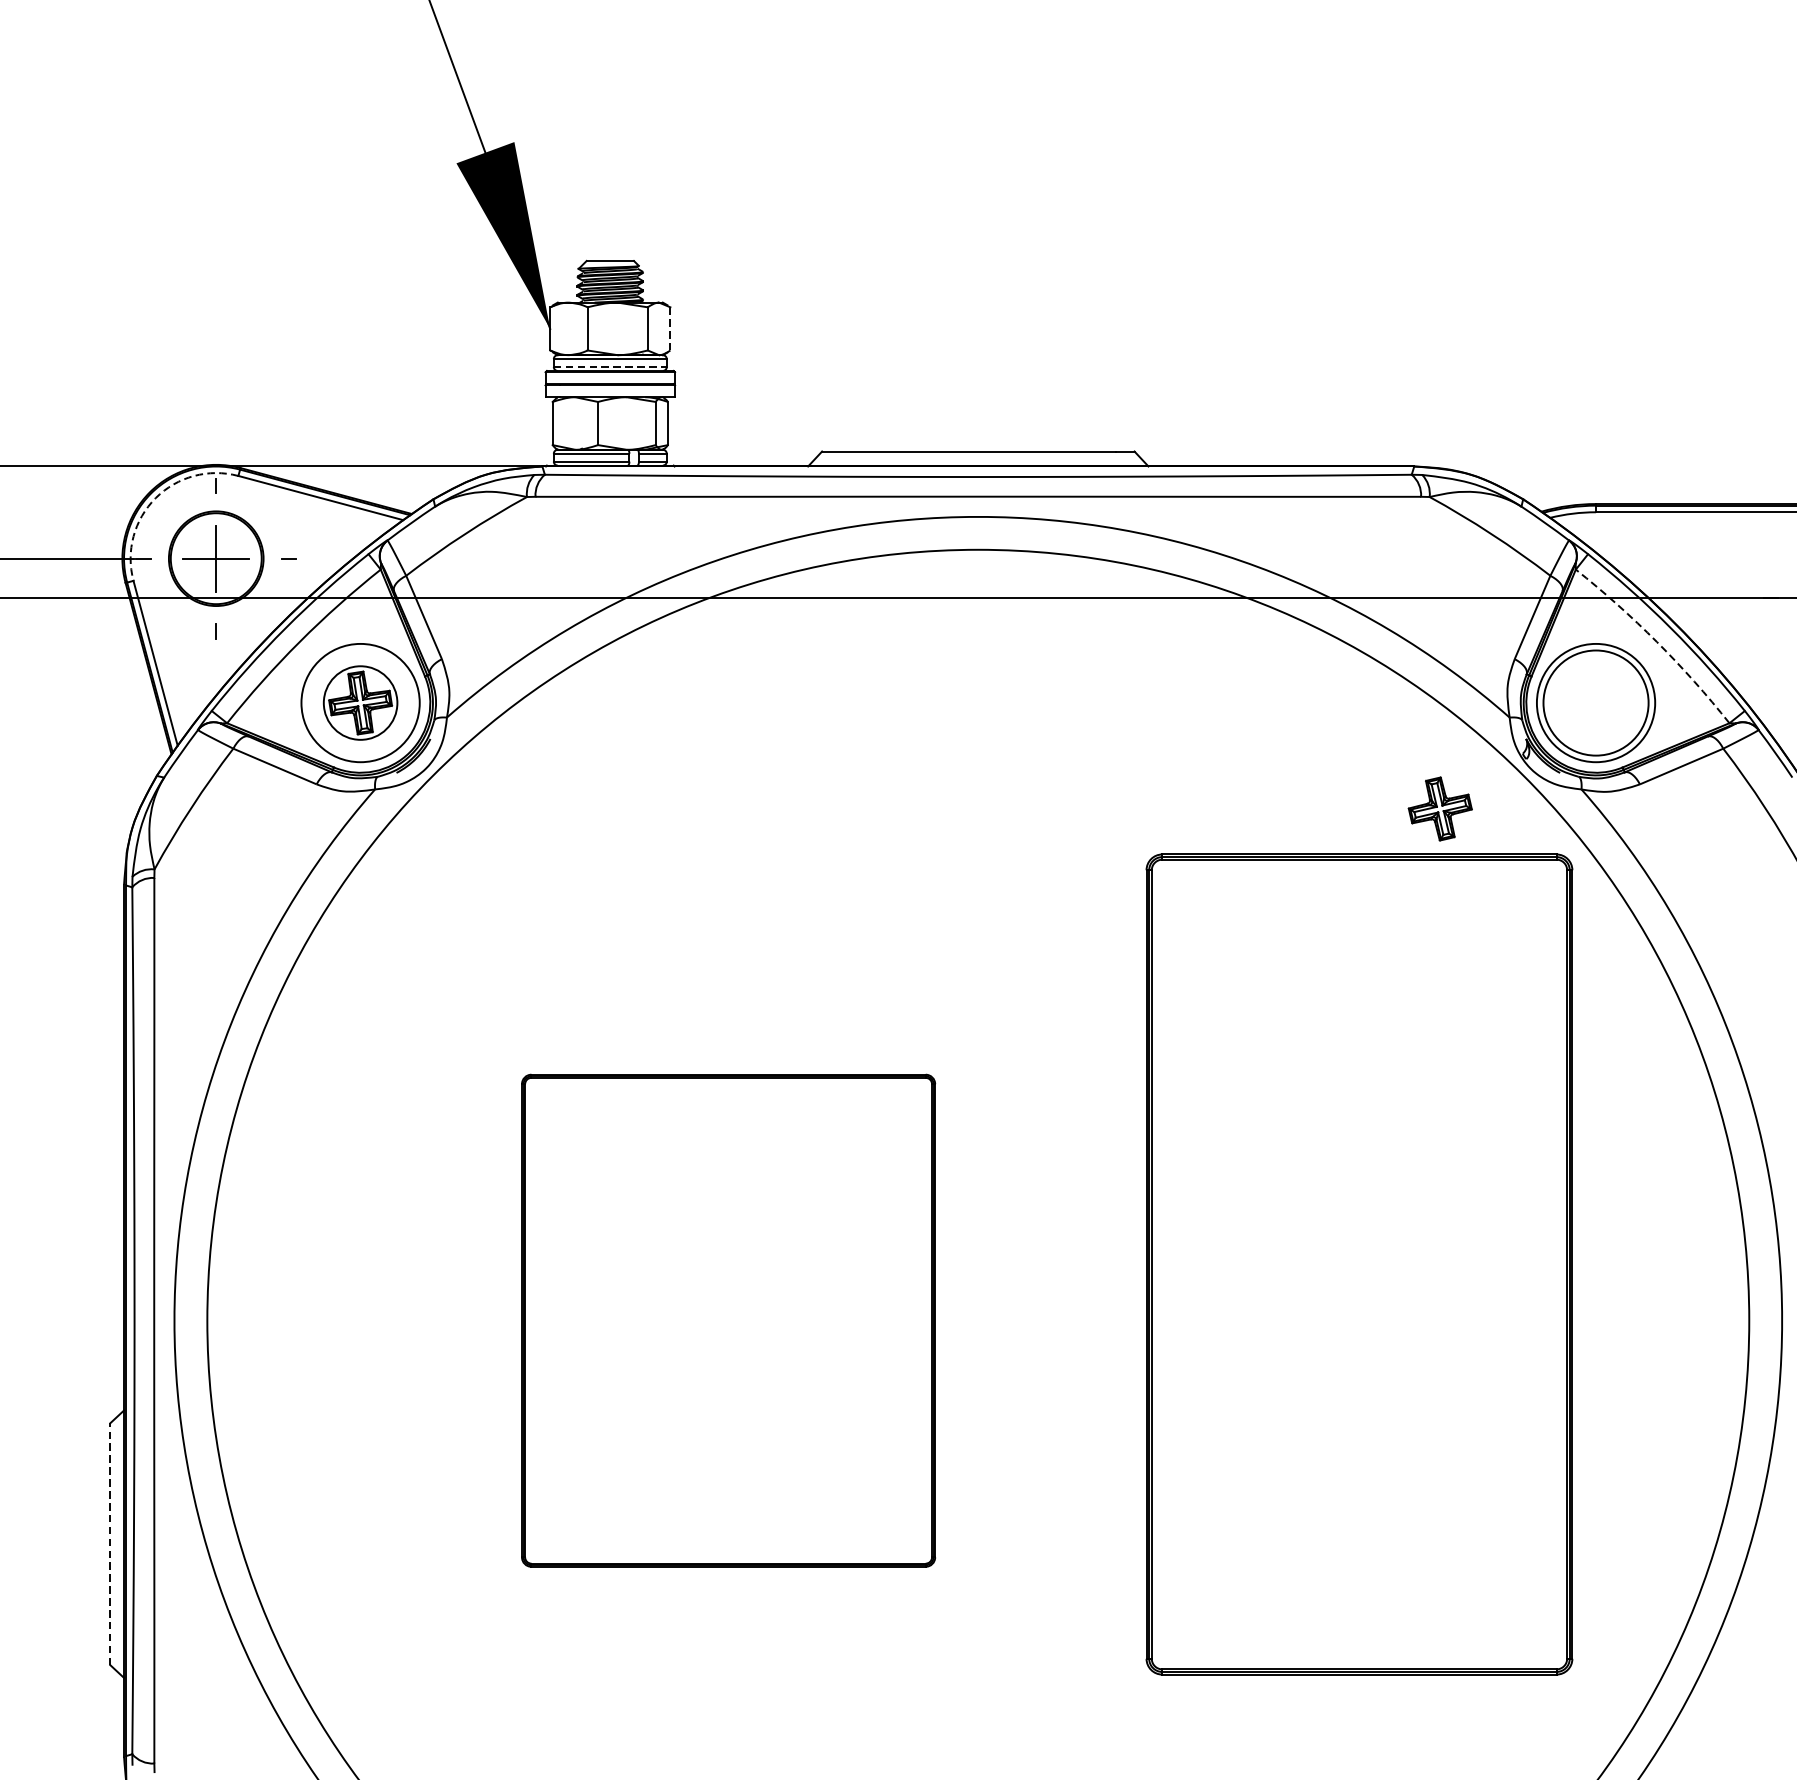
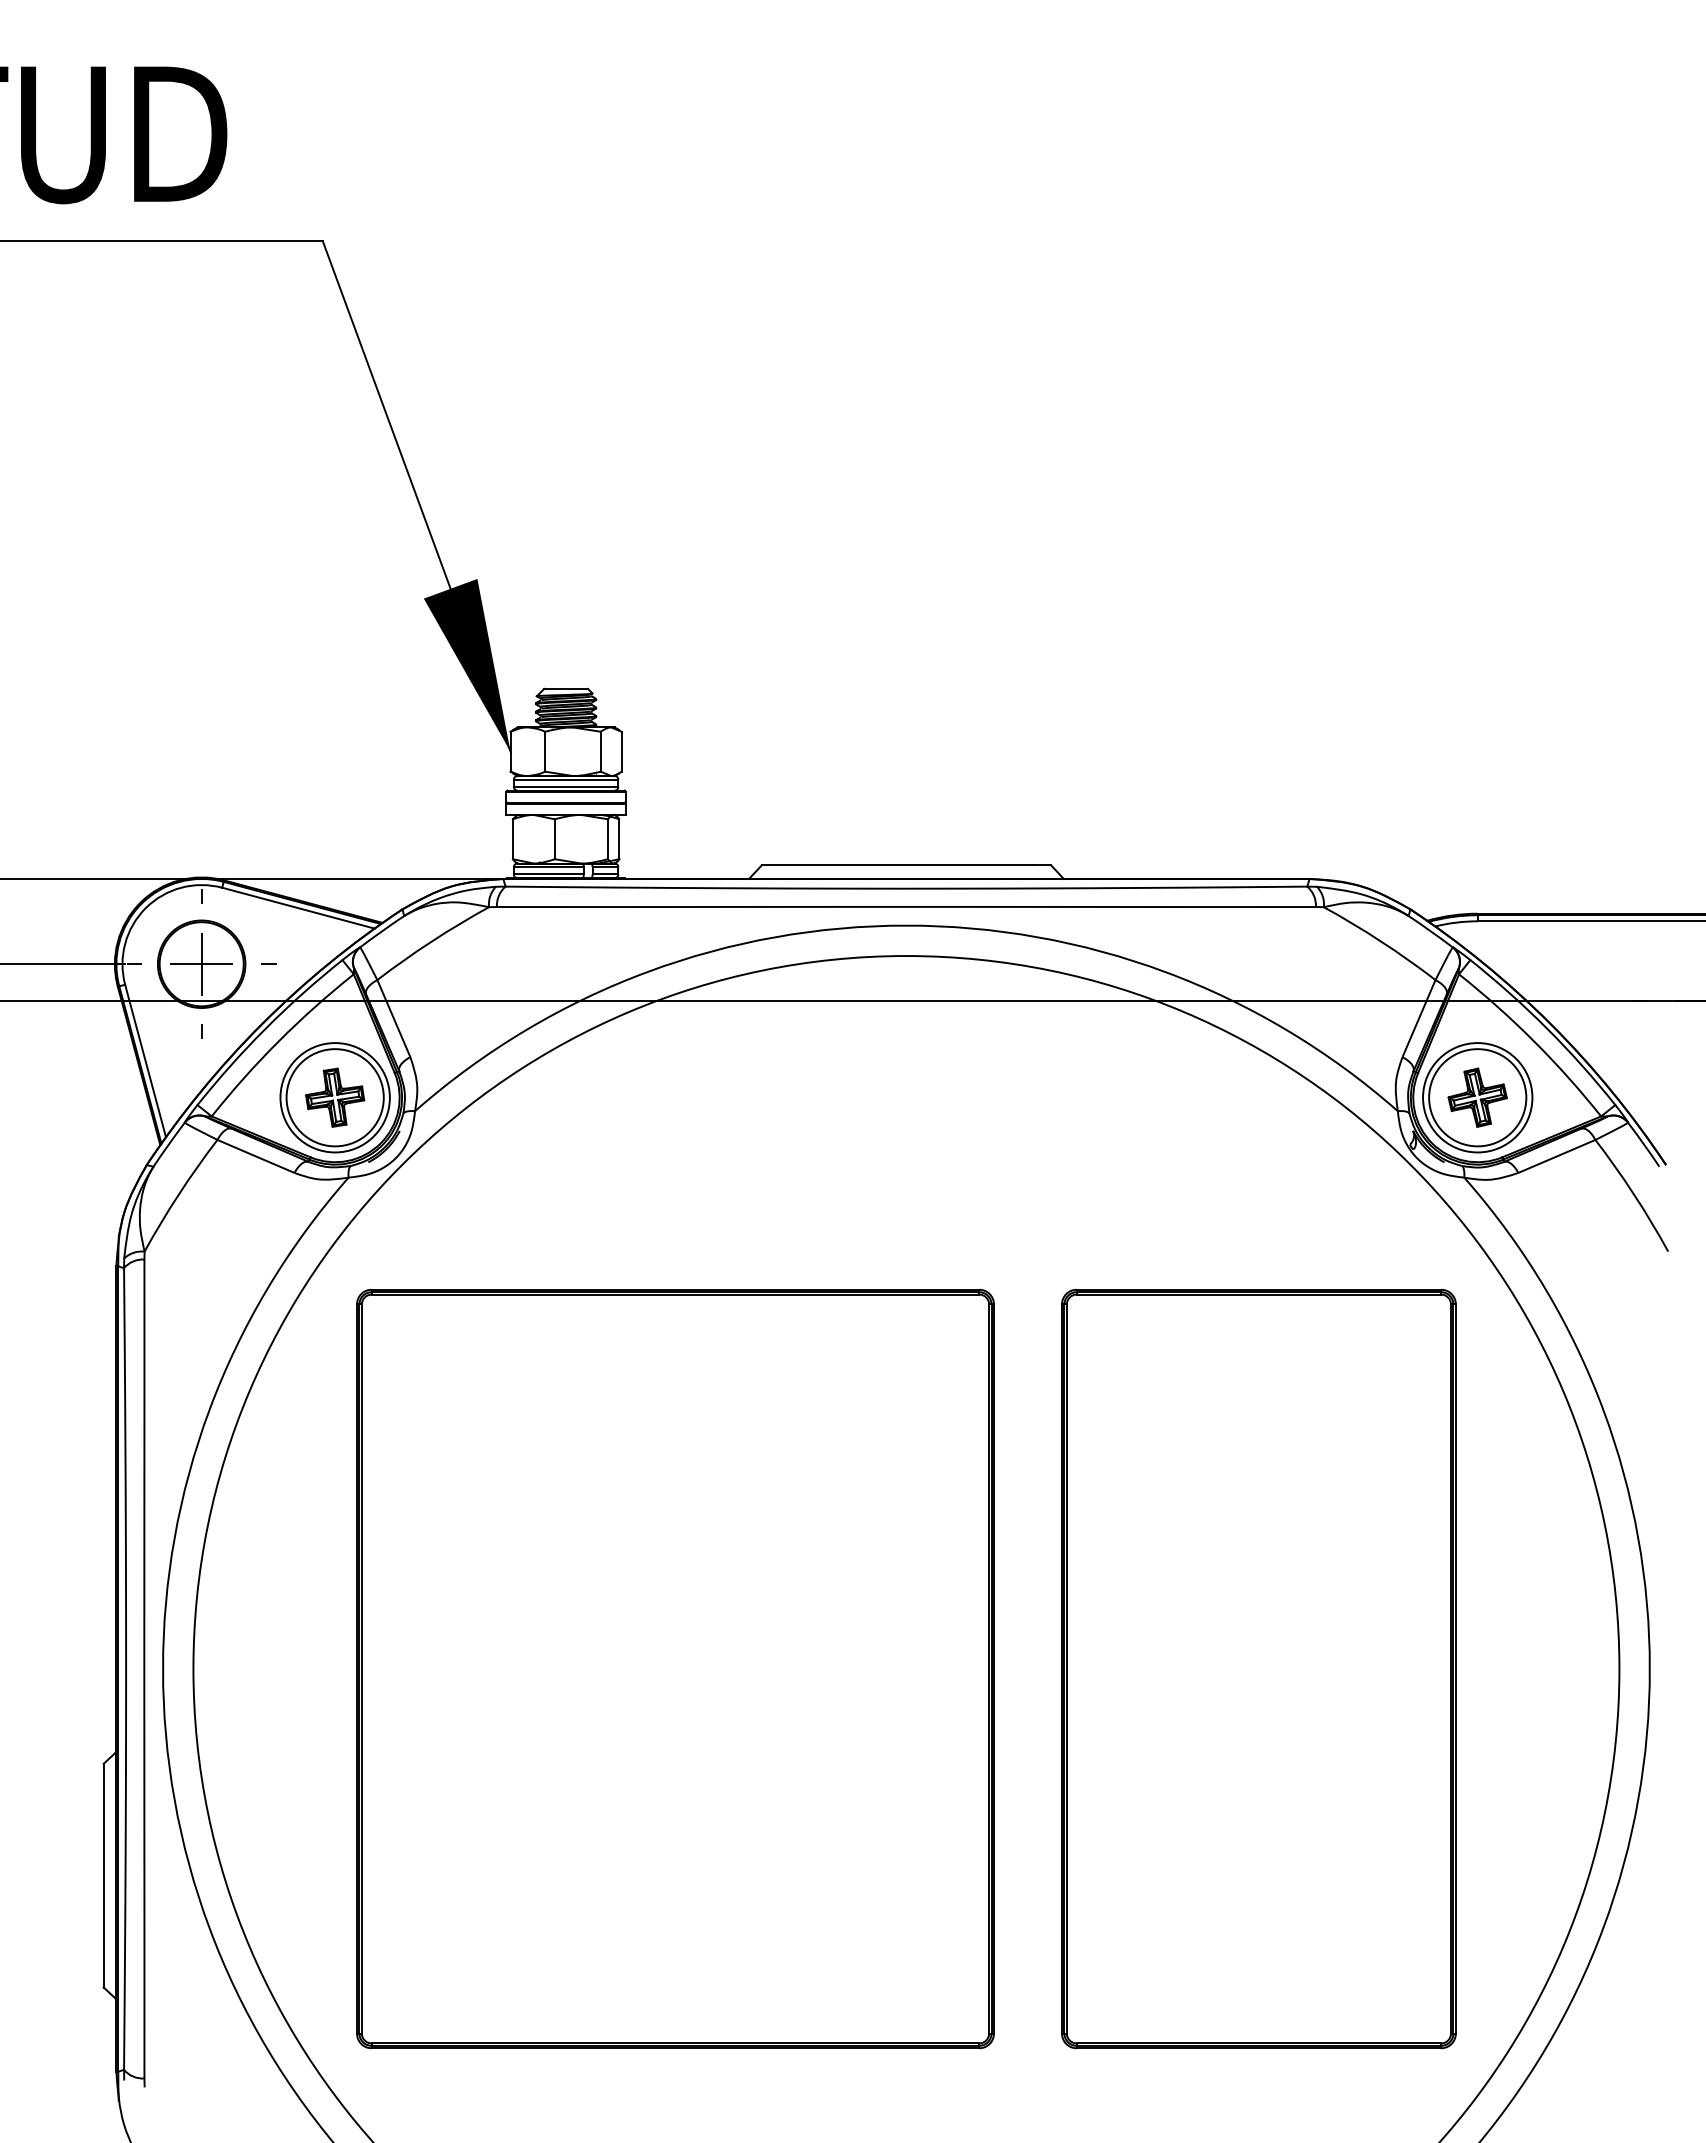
line: (670, 328) -> (621, 751), dashed -> solid
line: (610, 366) -> (566, 786), dashed -> solid
arc: (155, 498) -> (145, 908), dashed -> solid
arc: (1657, 642) -> (1534, 1041), dashed -> solid
circle: (359, 702) -> (334, 1097), size x1.43
part: (1440, 808) -> (1477, 1097), moved
part: (1358, 1263) -> (1258, 1668), moved
part: (728, 1320) -> (675, 1668), size x1.67
line: (110, 1544) -> (103, 1875), dashed -> solid

